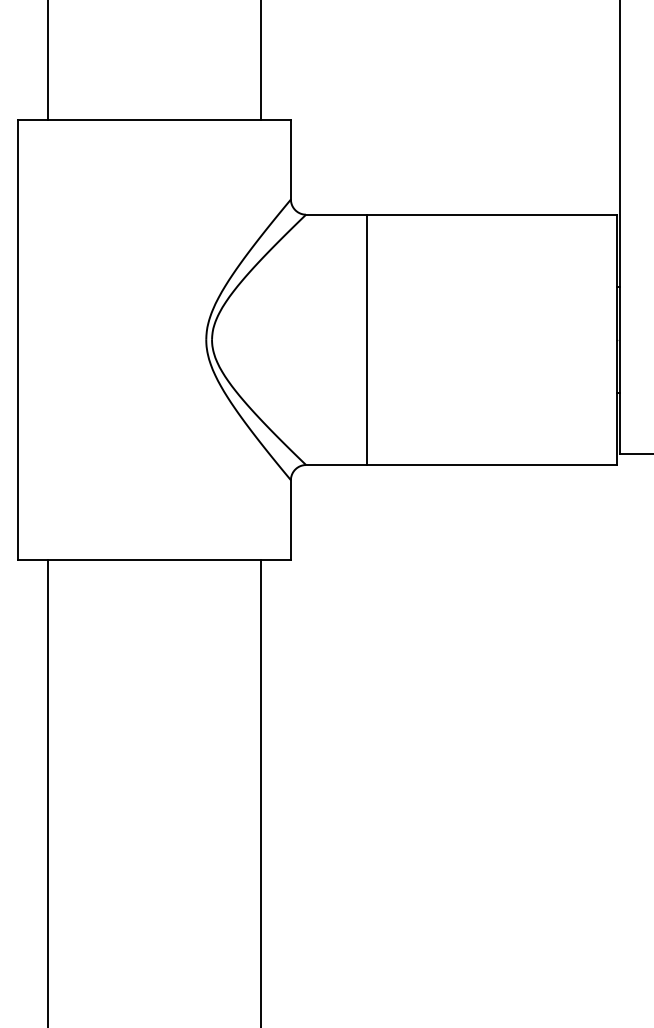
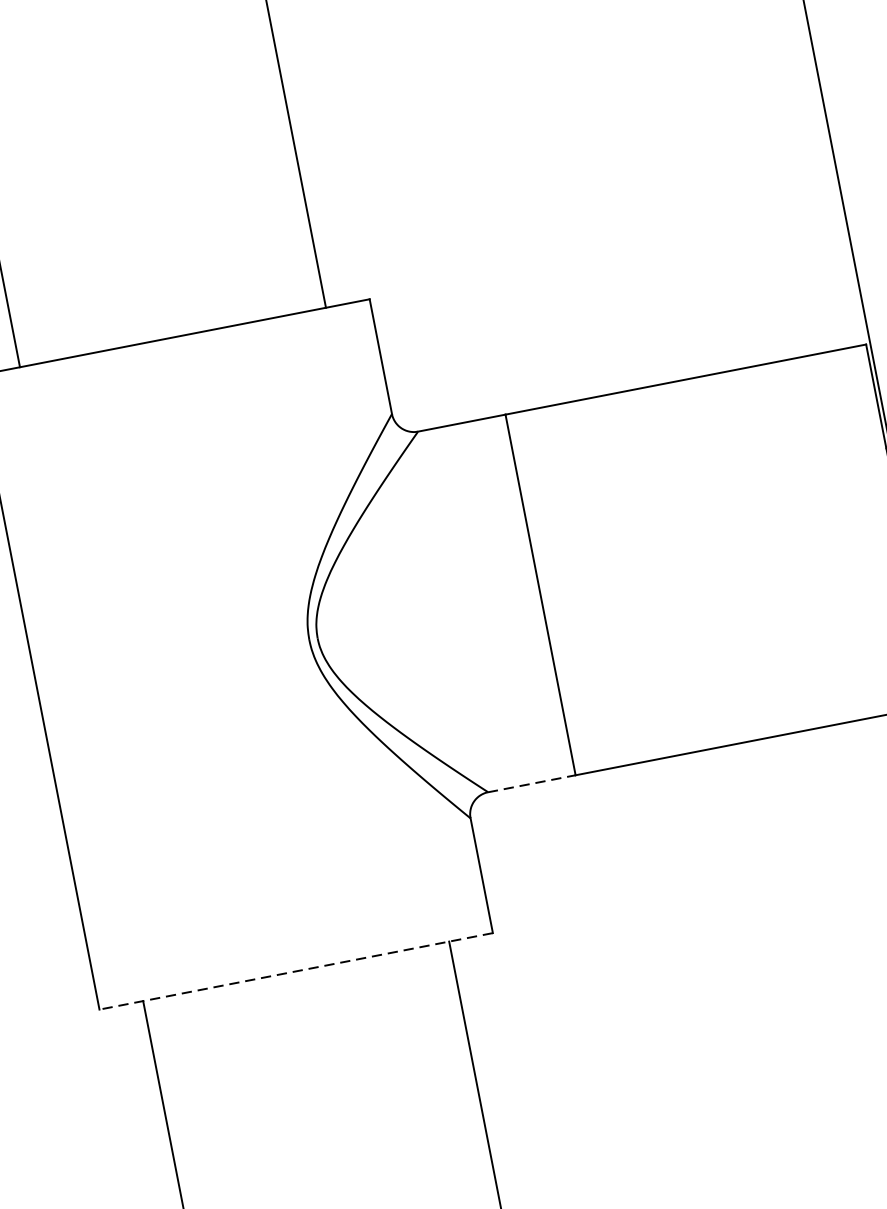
line: (336, 465) -> (532, 784), solid -> dashed
line: (154, 559) -> (296, 970), solid -> dashed

